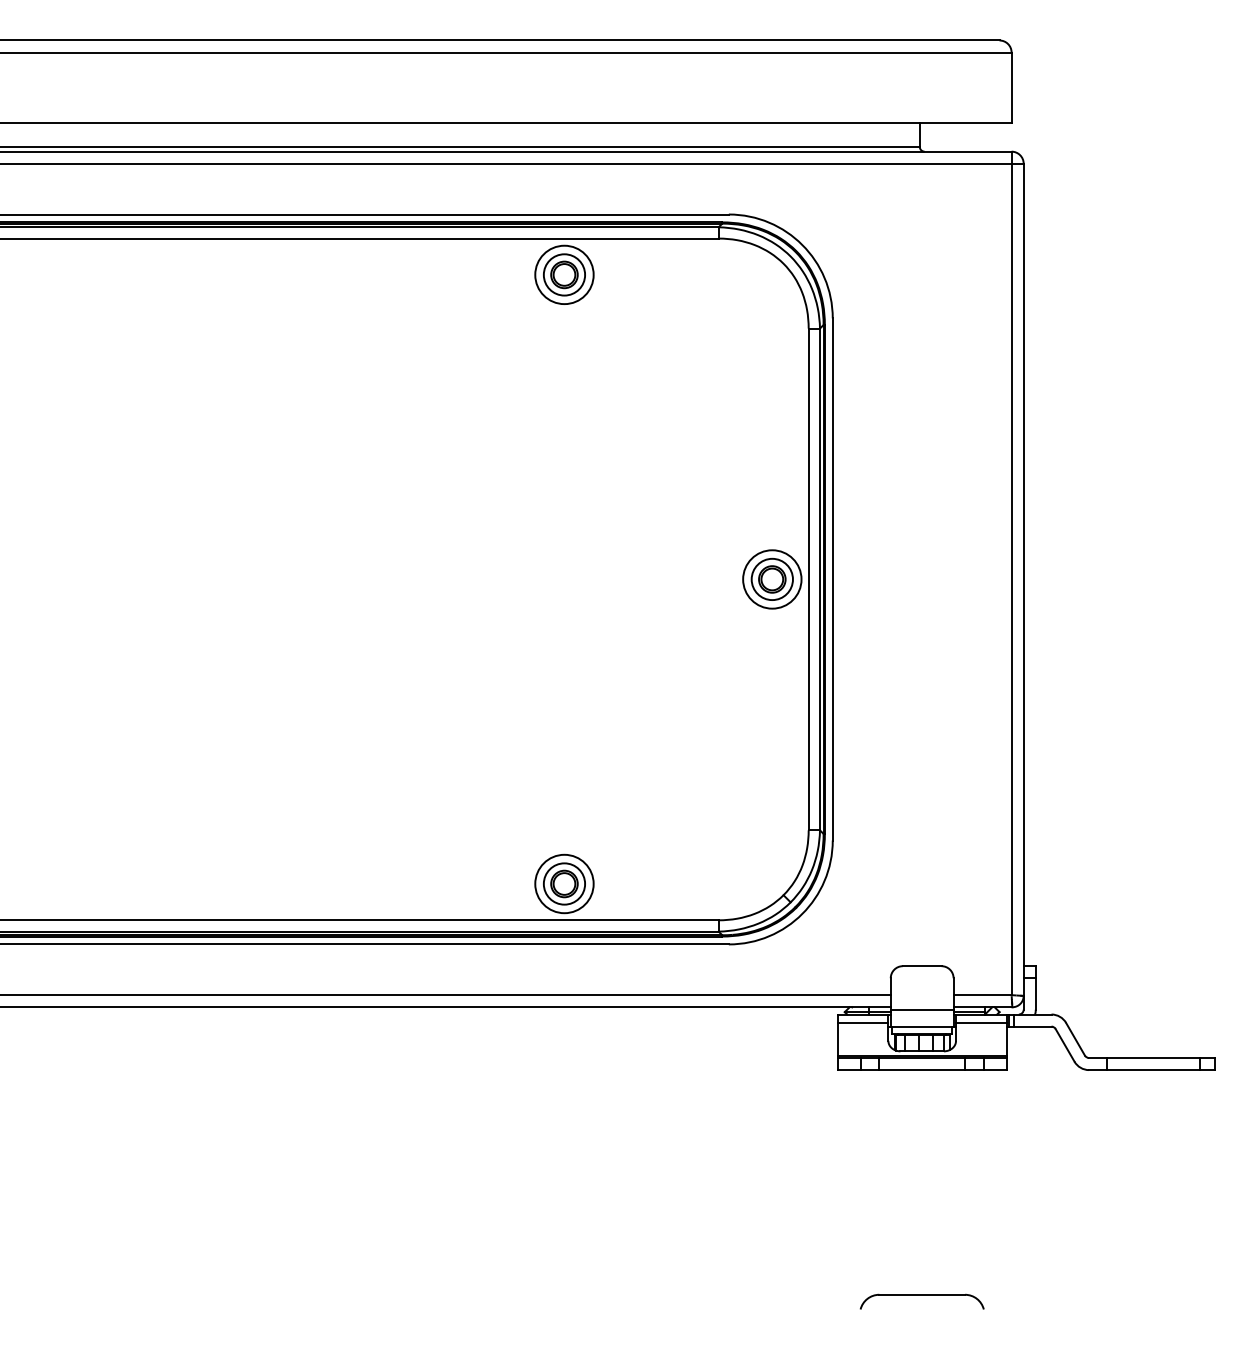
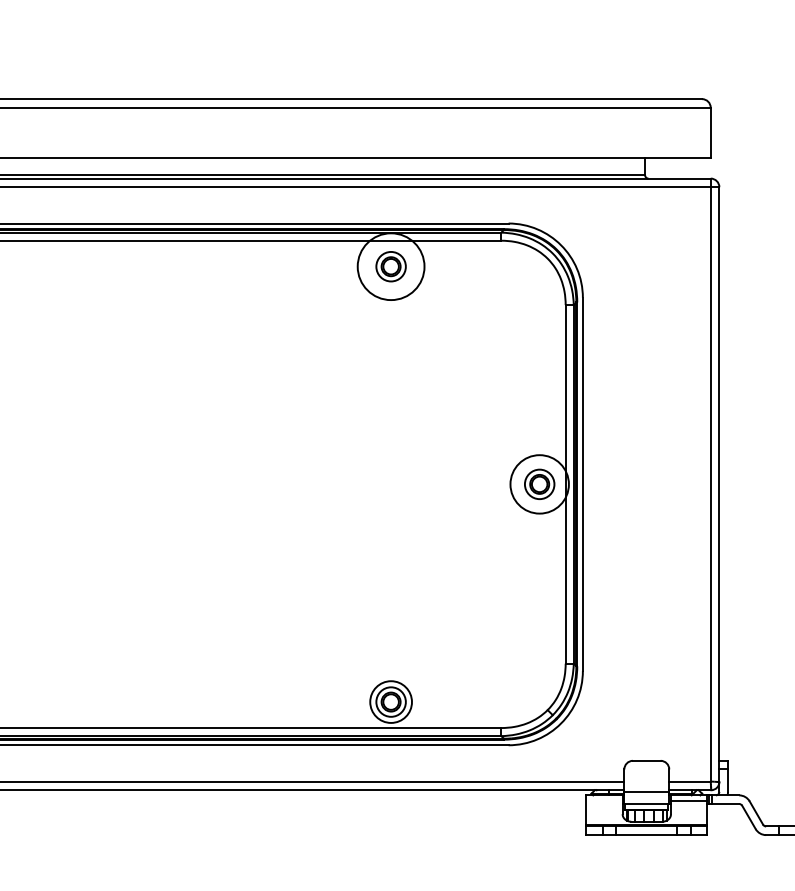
circle: (564, 274) -> (391, 266), size x1.6
circle: (772, 579) -> (539, 484), size x1.4
line: (862, 1022) -> (604, 801), removed

